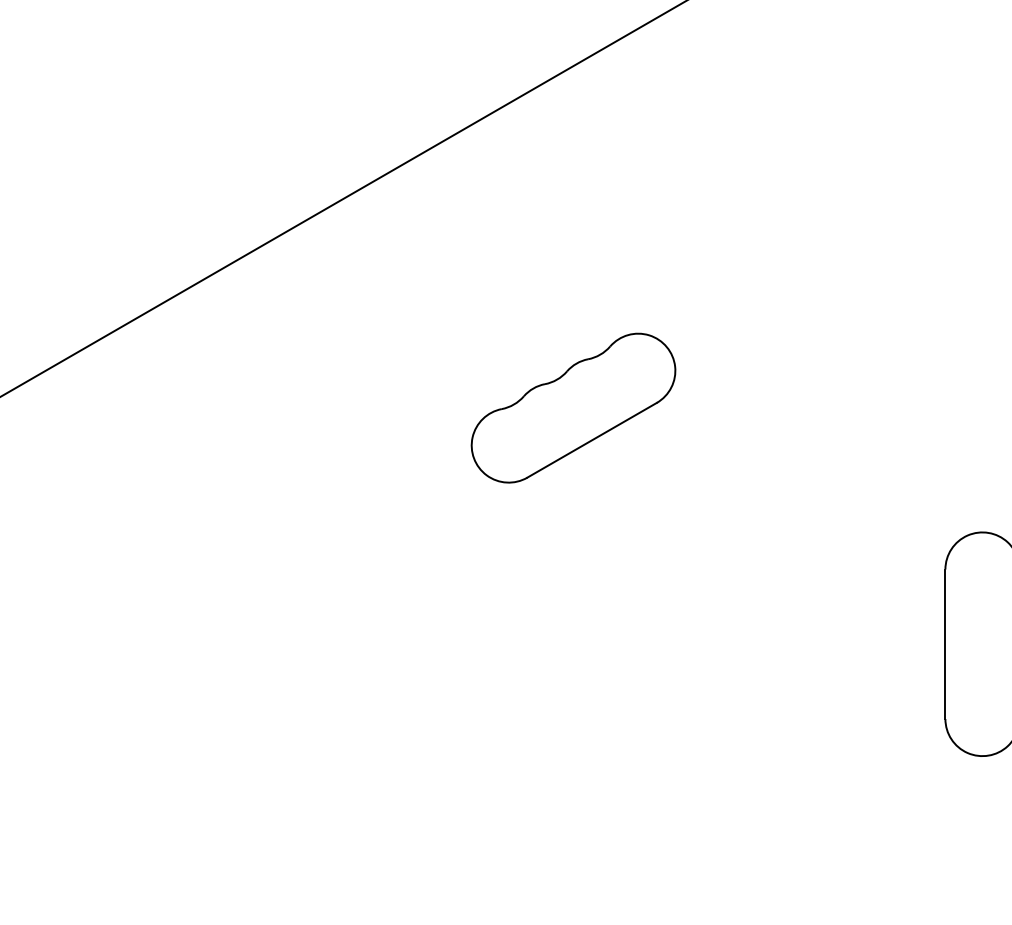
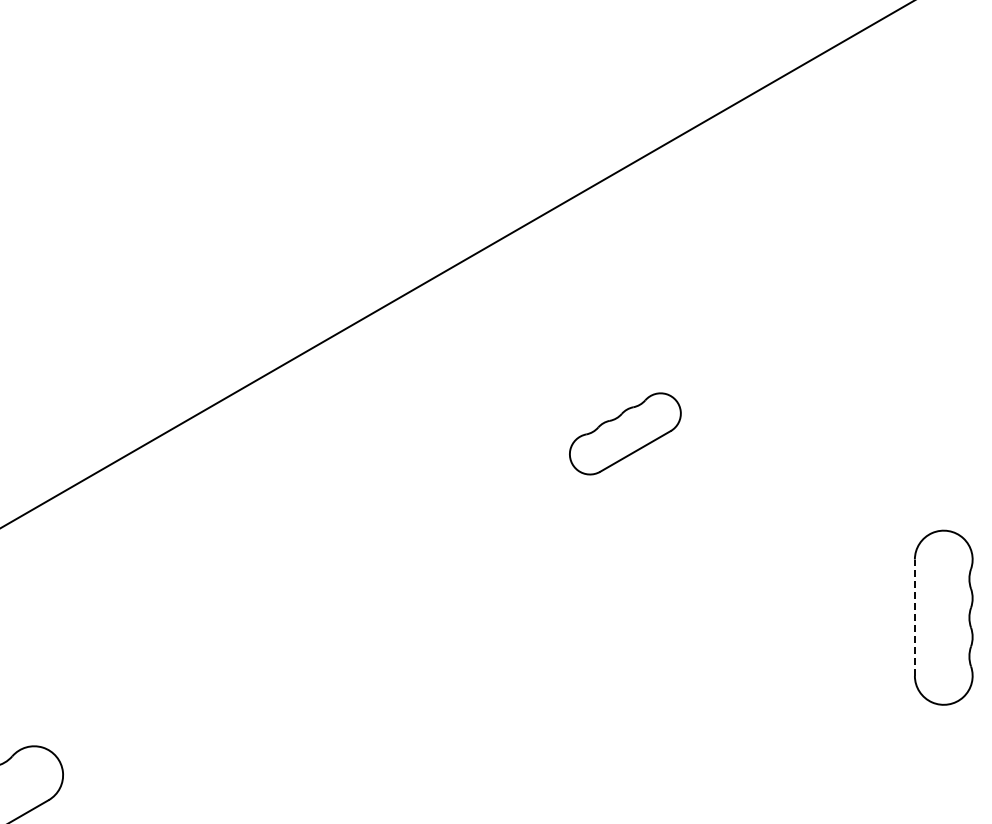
part: (573, 407) -> (625, 433), size x0.7
line: (944, 643) -> (914, 617), solid -> dashed

